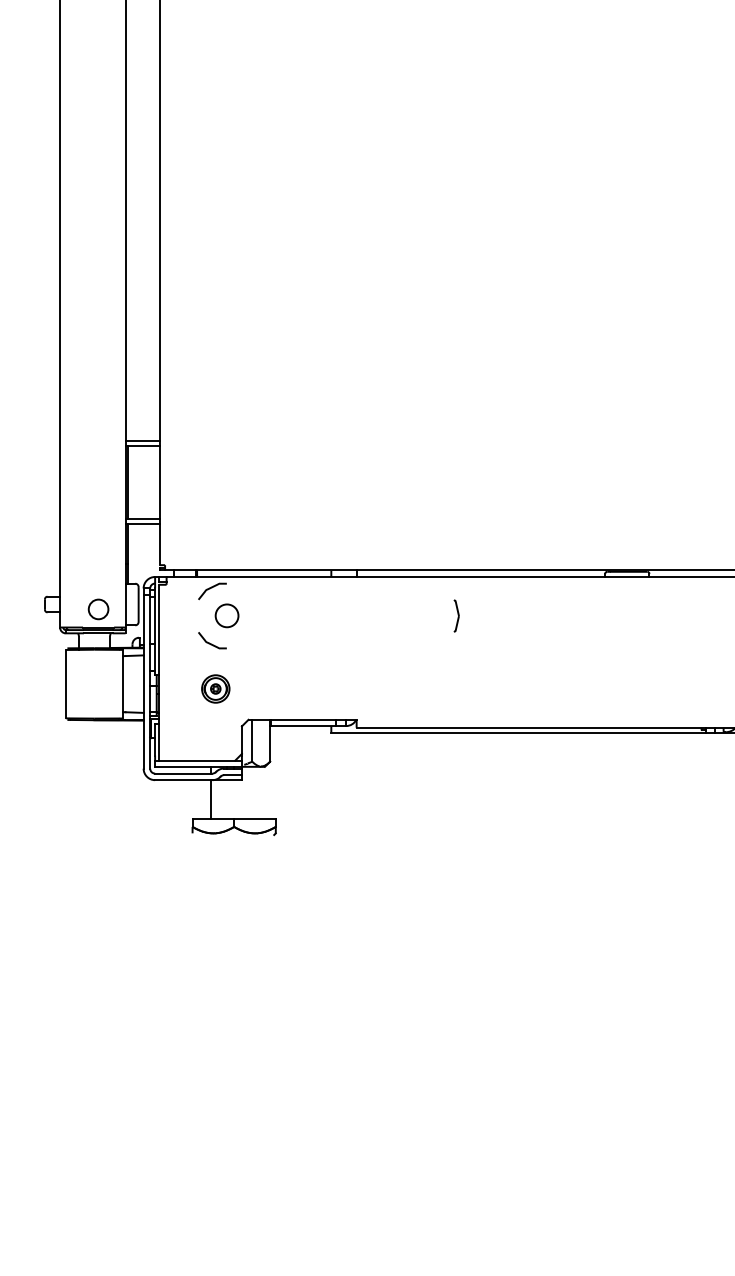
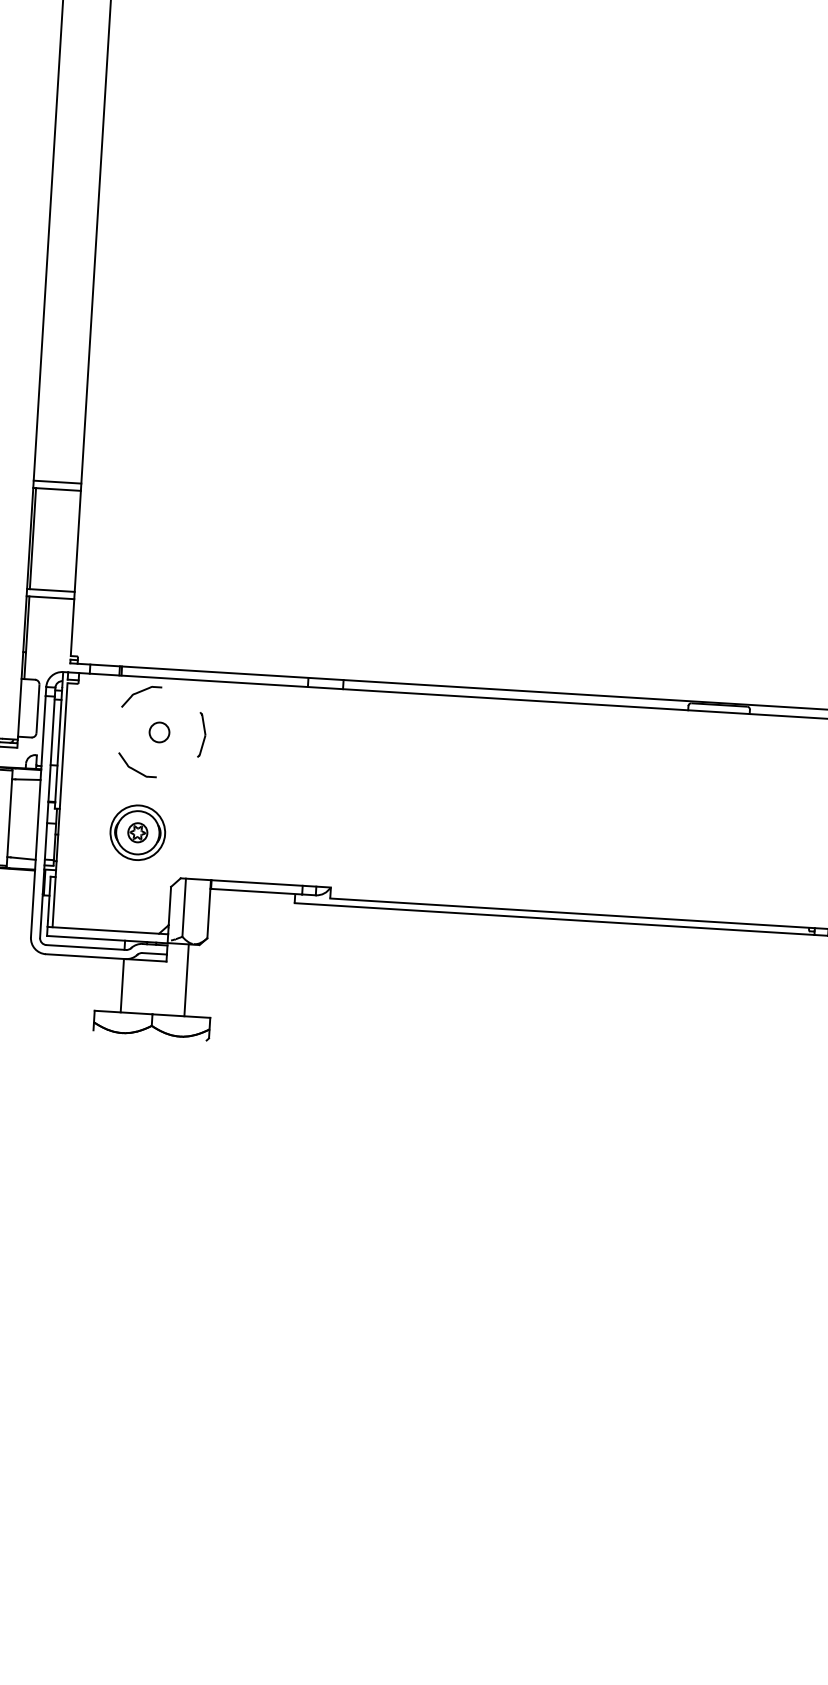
part: (456, 615) -> (202, 734), moved
circle: (226, 616) -> (158, 732), size x0.62
part: (215, 688) -> (137, 832), size x1.43
line: (257, 792) -> (187, 980), added

